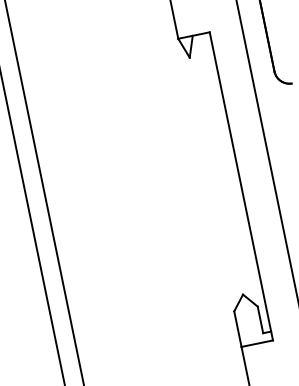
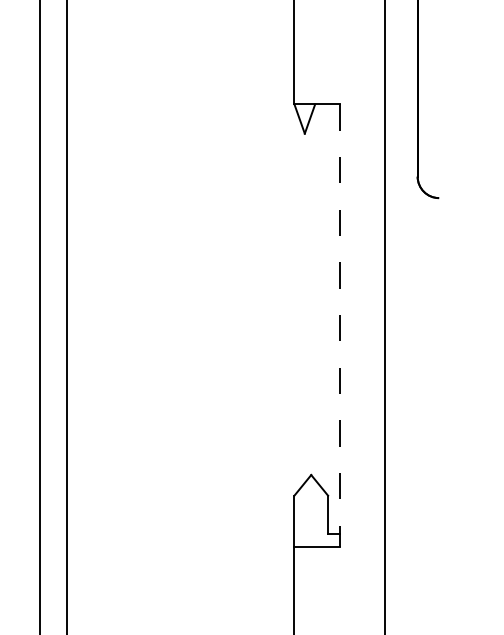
line: (241, 187) -> (339, 326), solid -> dashed

